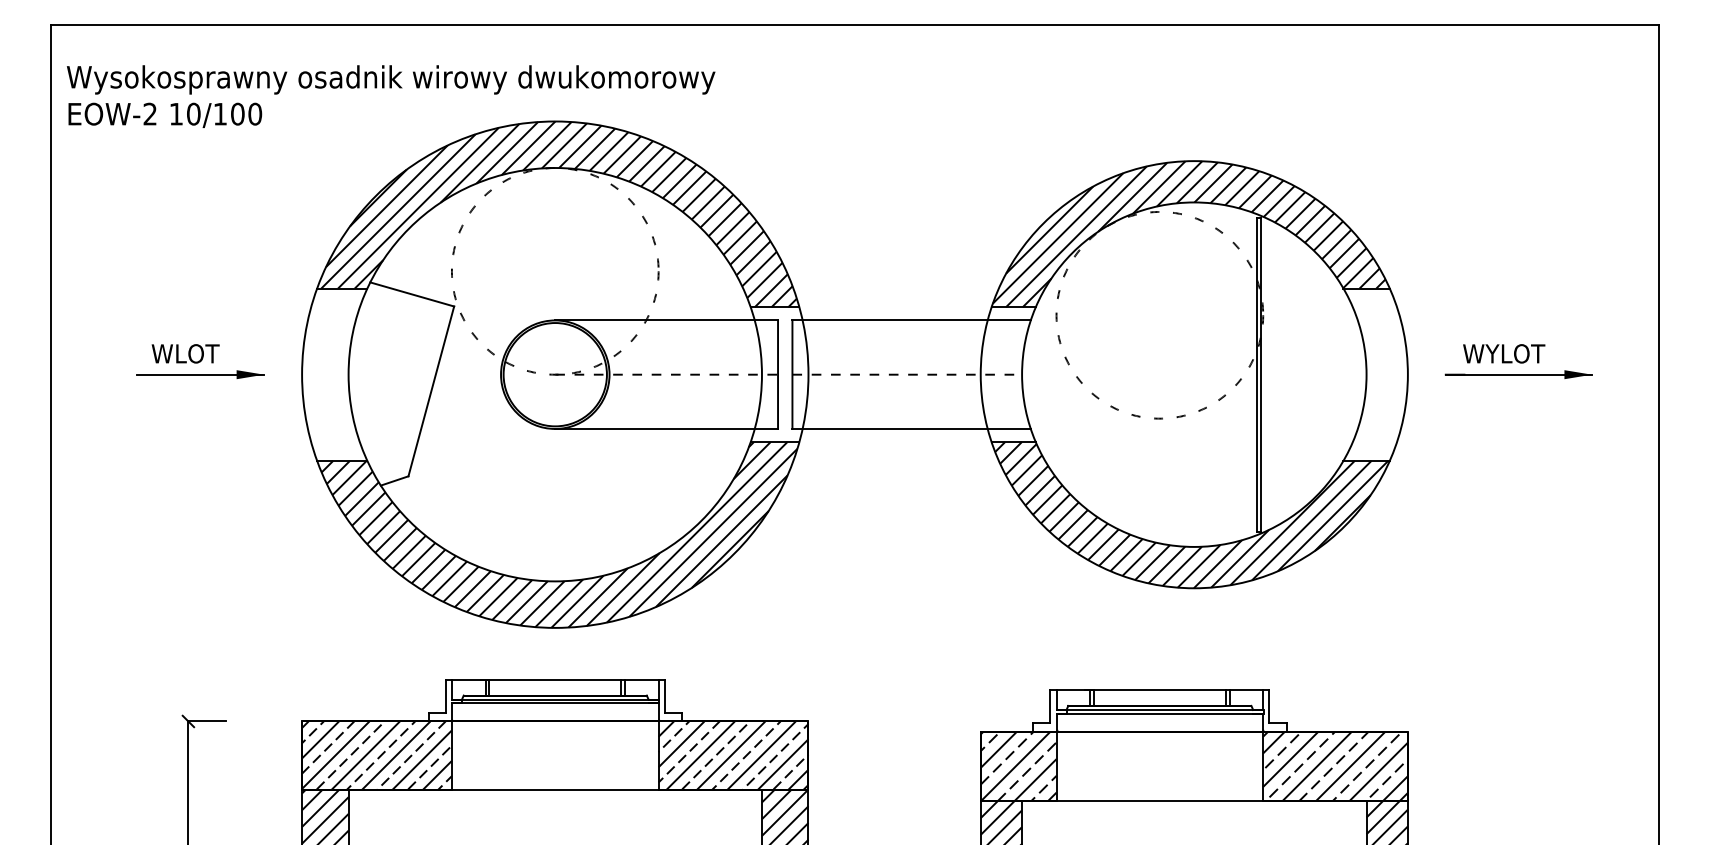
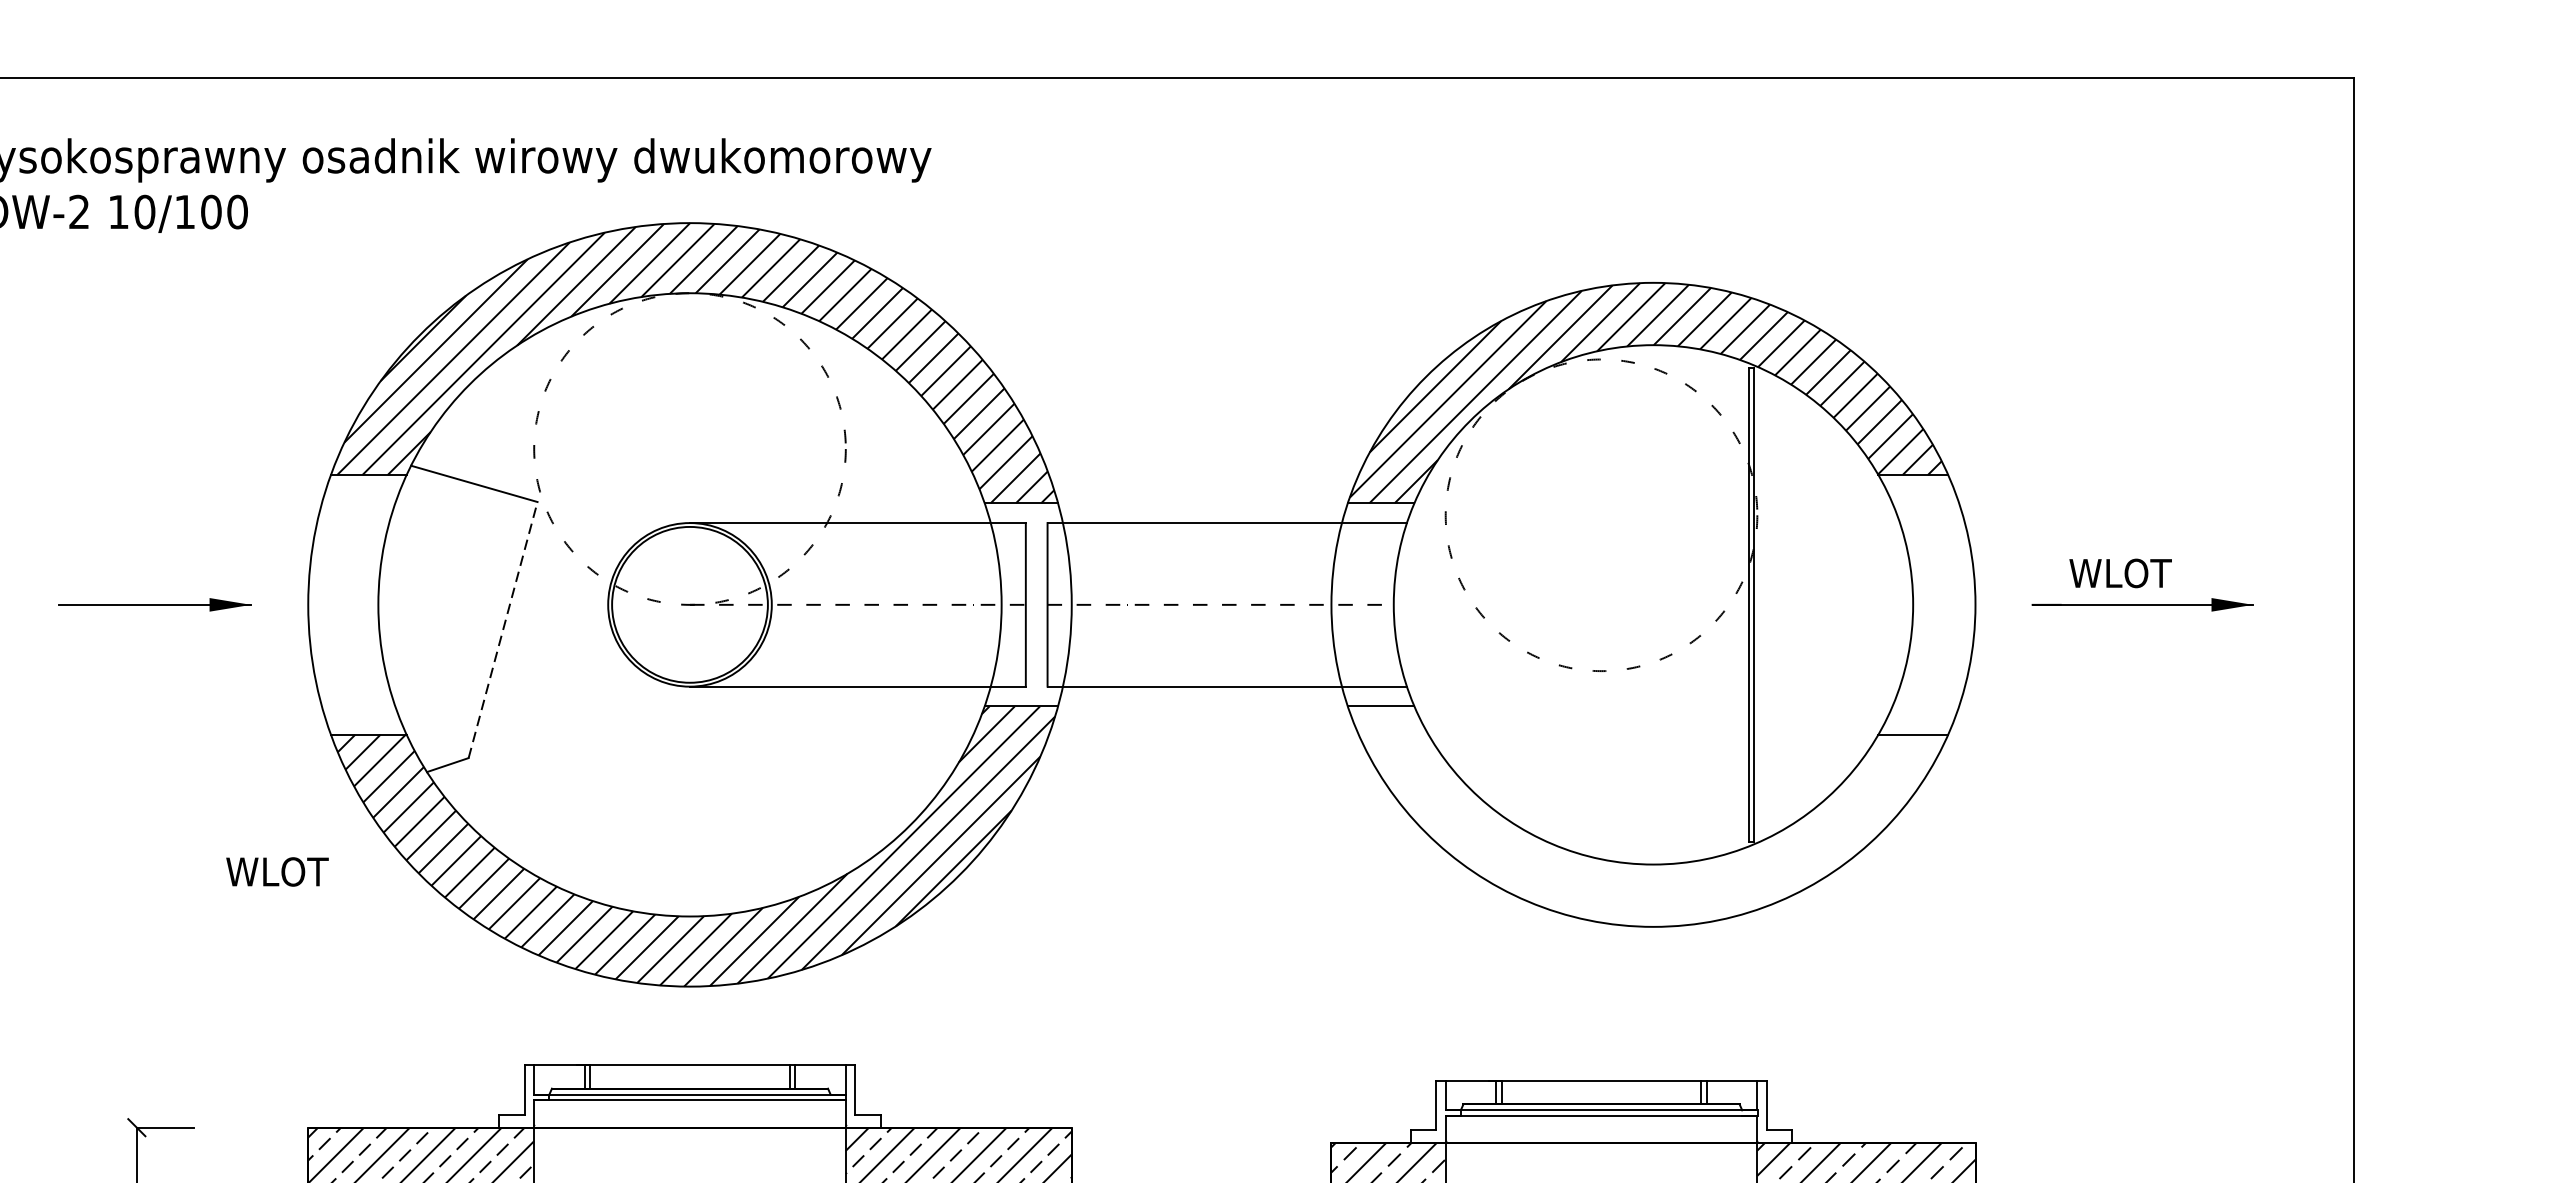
text: (185, 353) -> (277, 871), moved
text: (1504, 353) -> (2121, 572), WYLOT -> WLOT
line: (431, 391) -> (503, 630), solid -> dashed
hatch: (1191, 515) -> (1649, 817), removed

